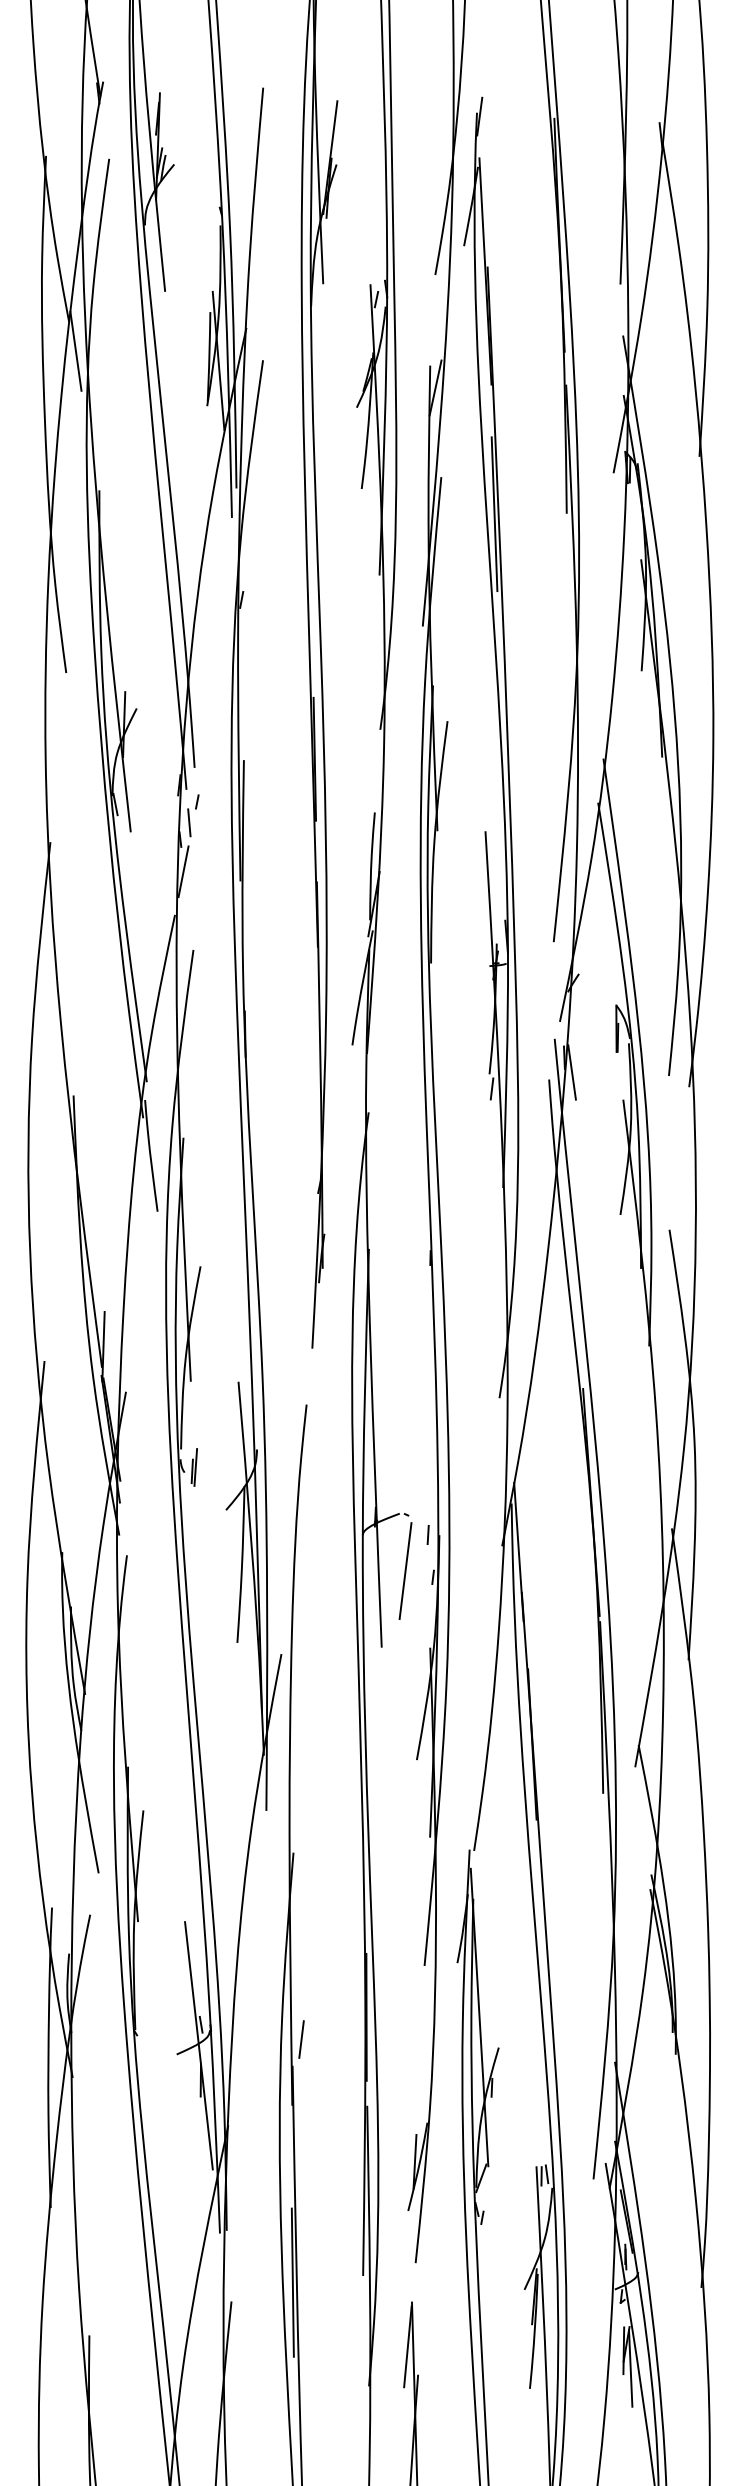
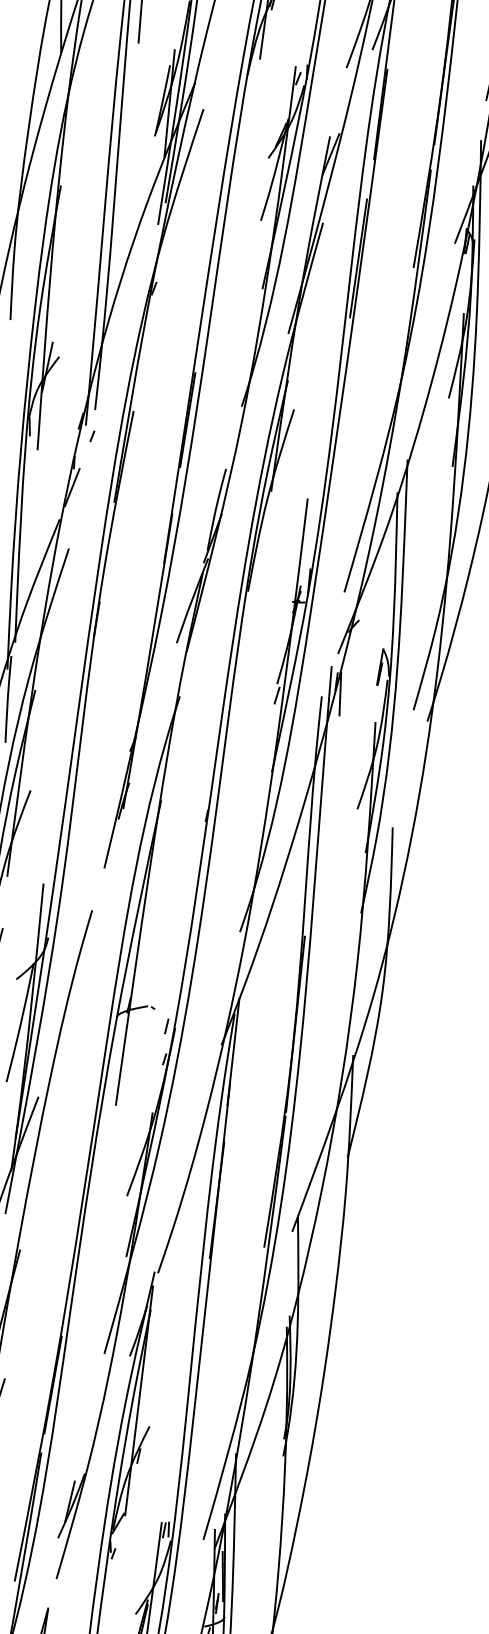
line: (75, 350) -> (62, 75), removed
line: (189, 822) -> (83, 450), removed
line: (405, 1571) -> (144, 1051), removed

